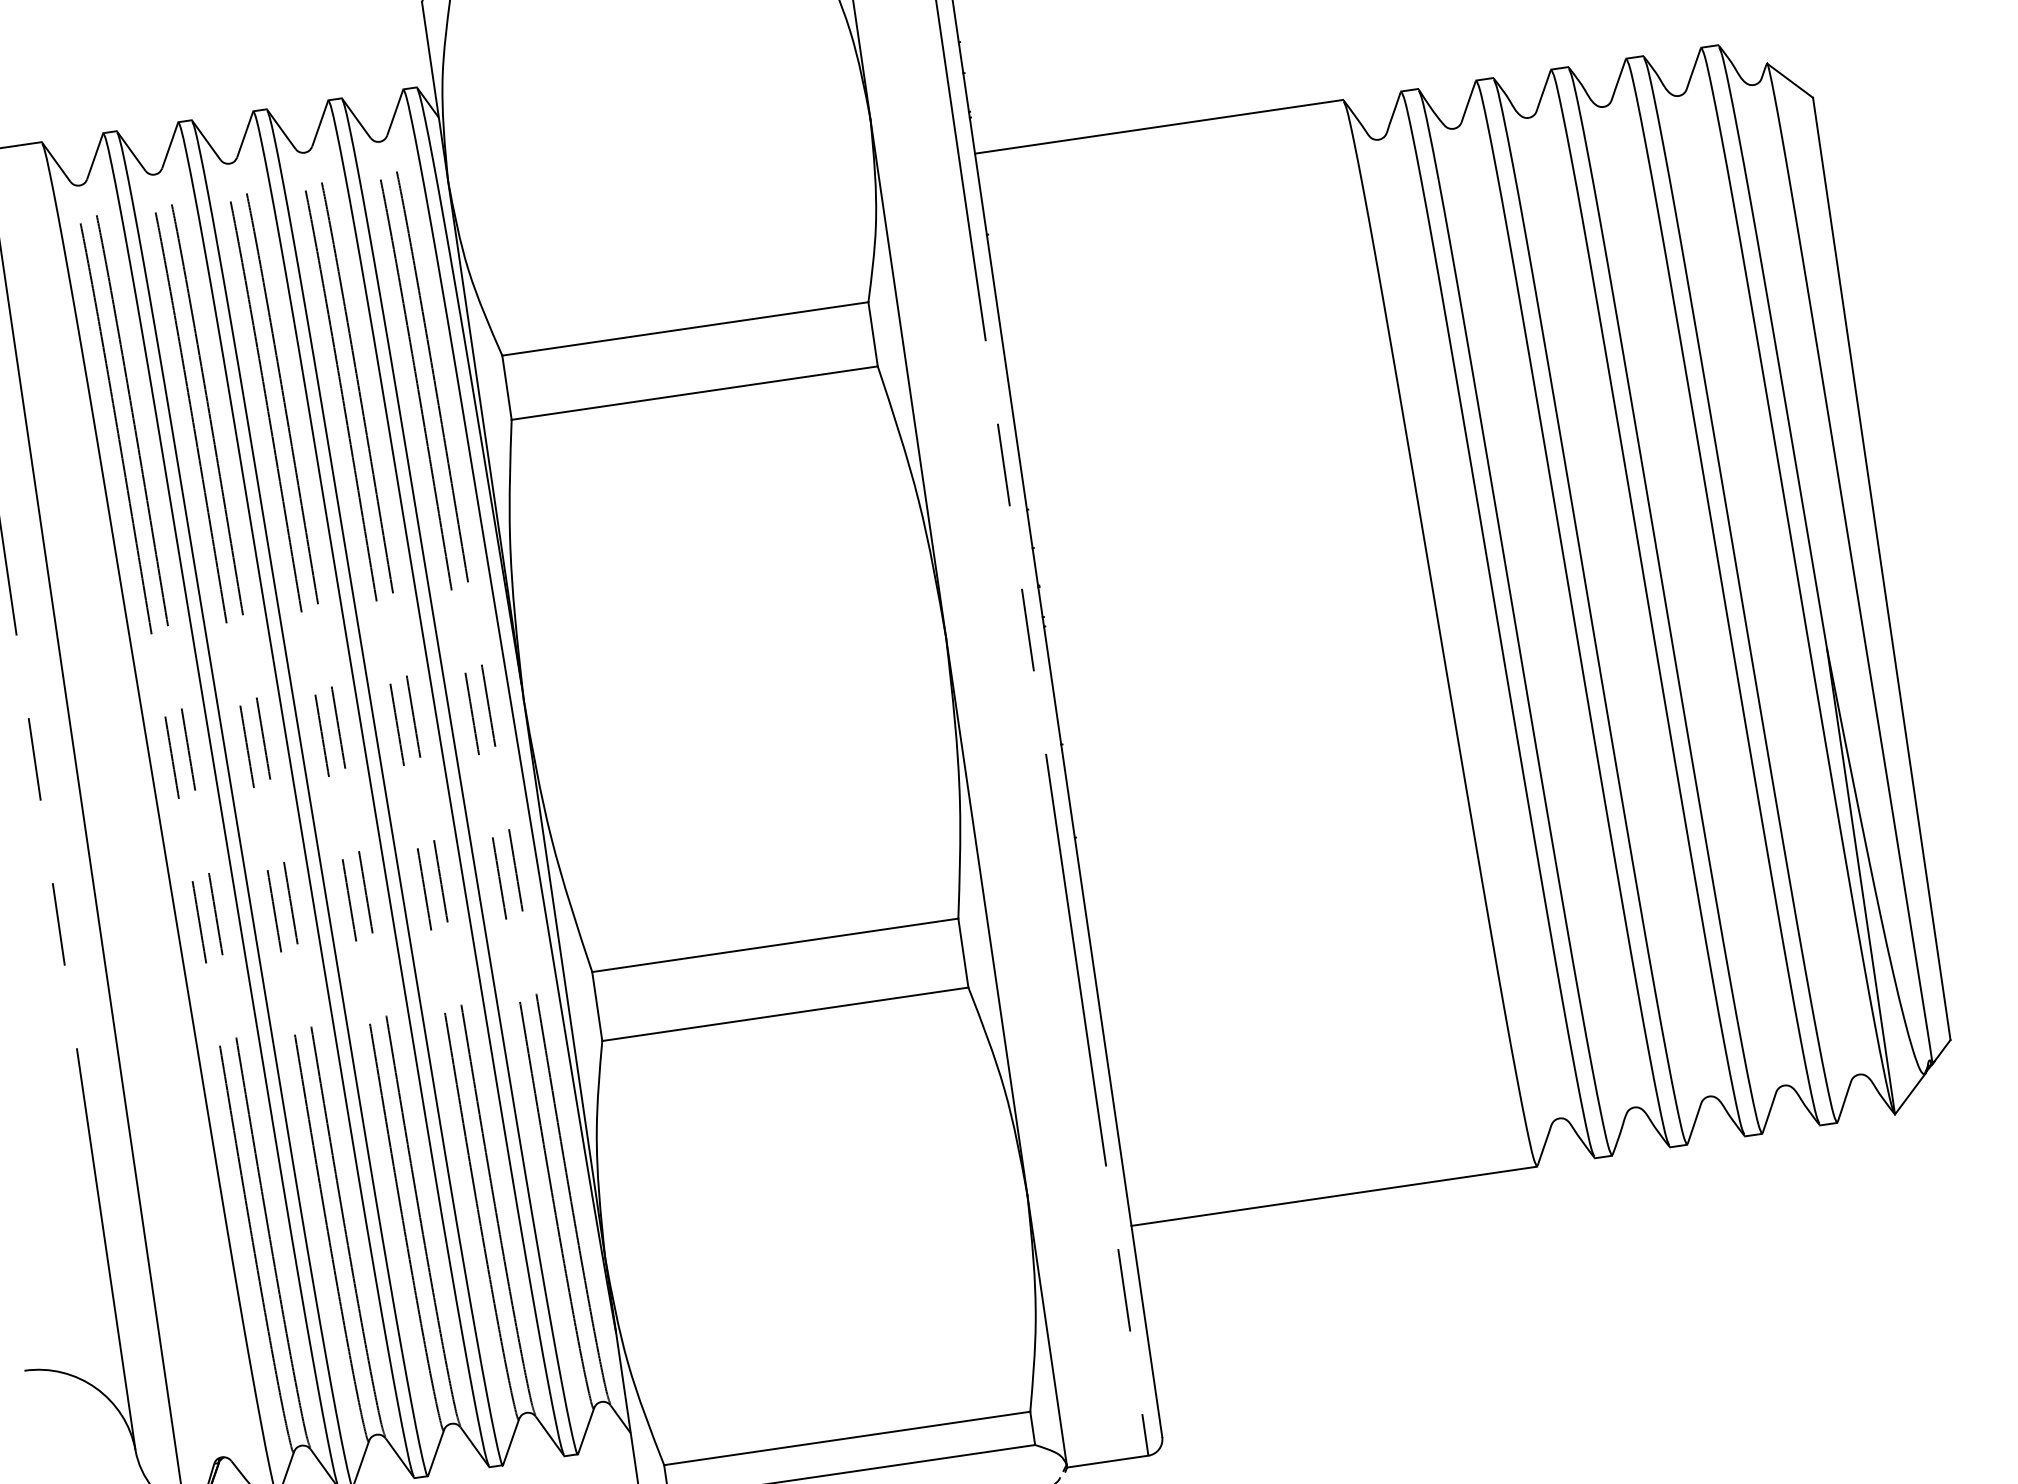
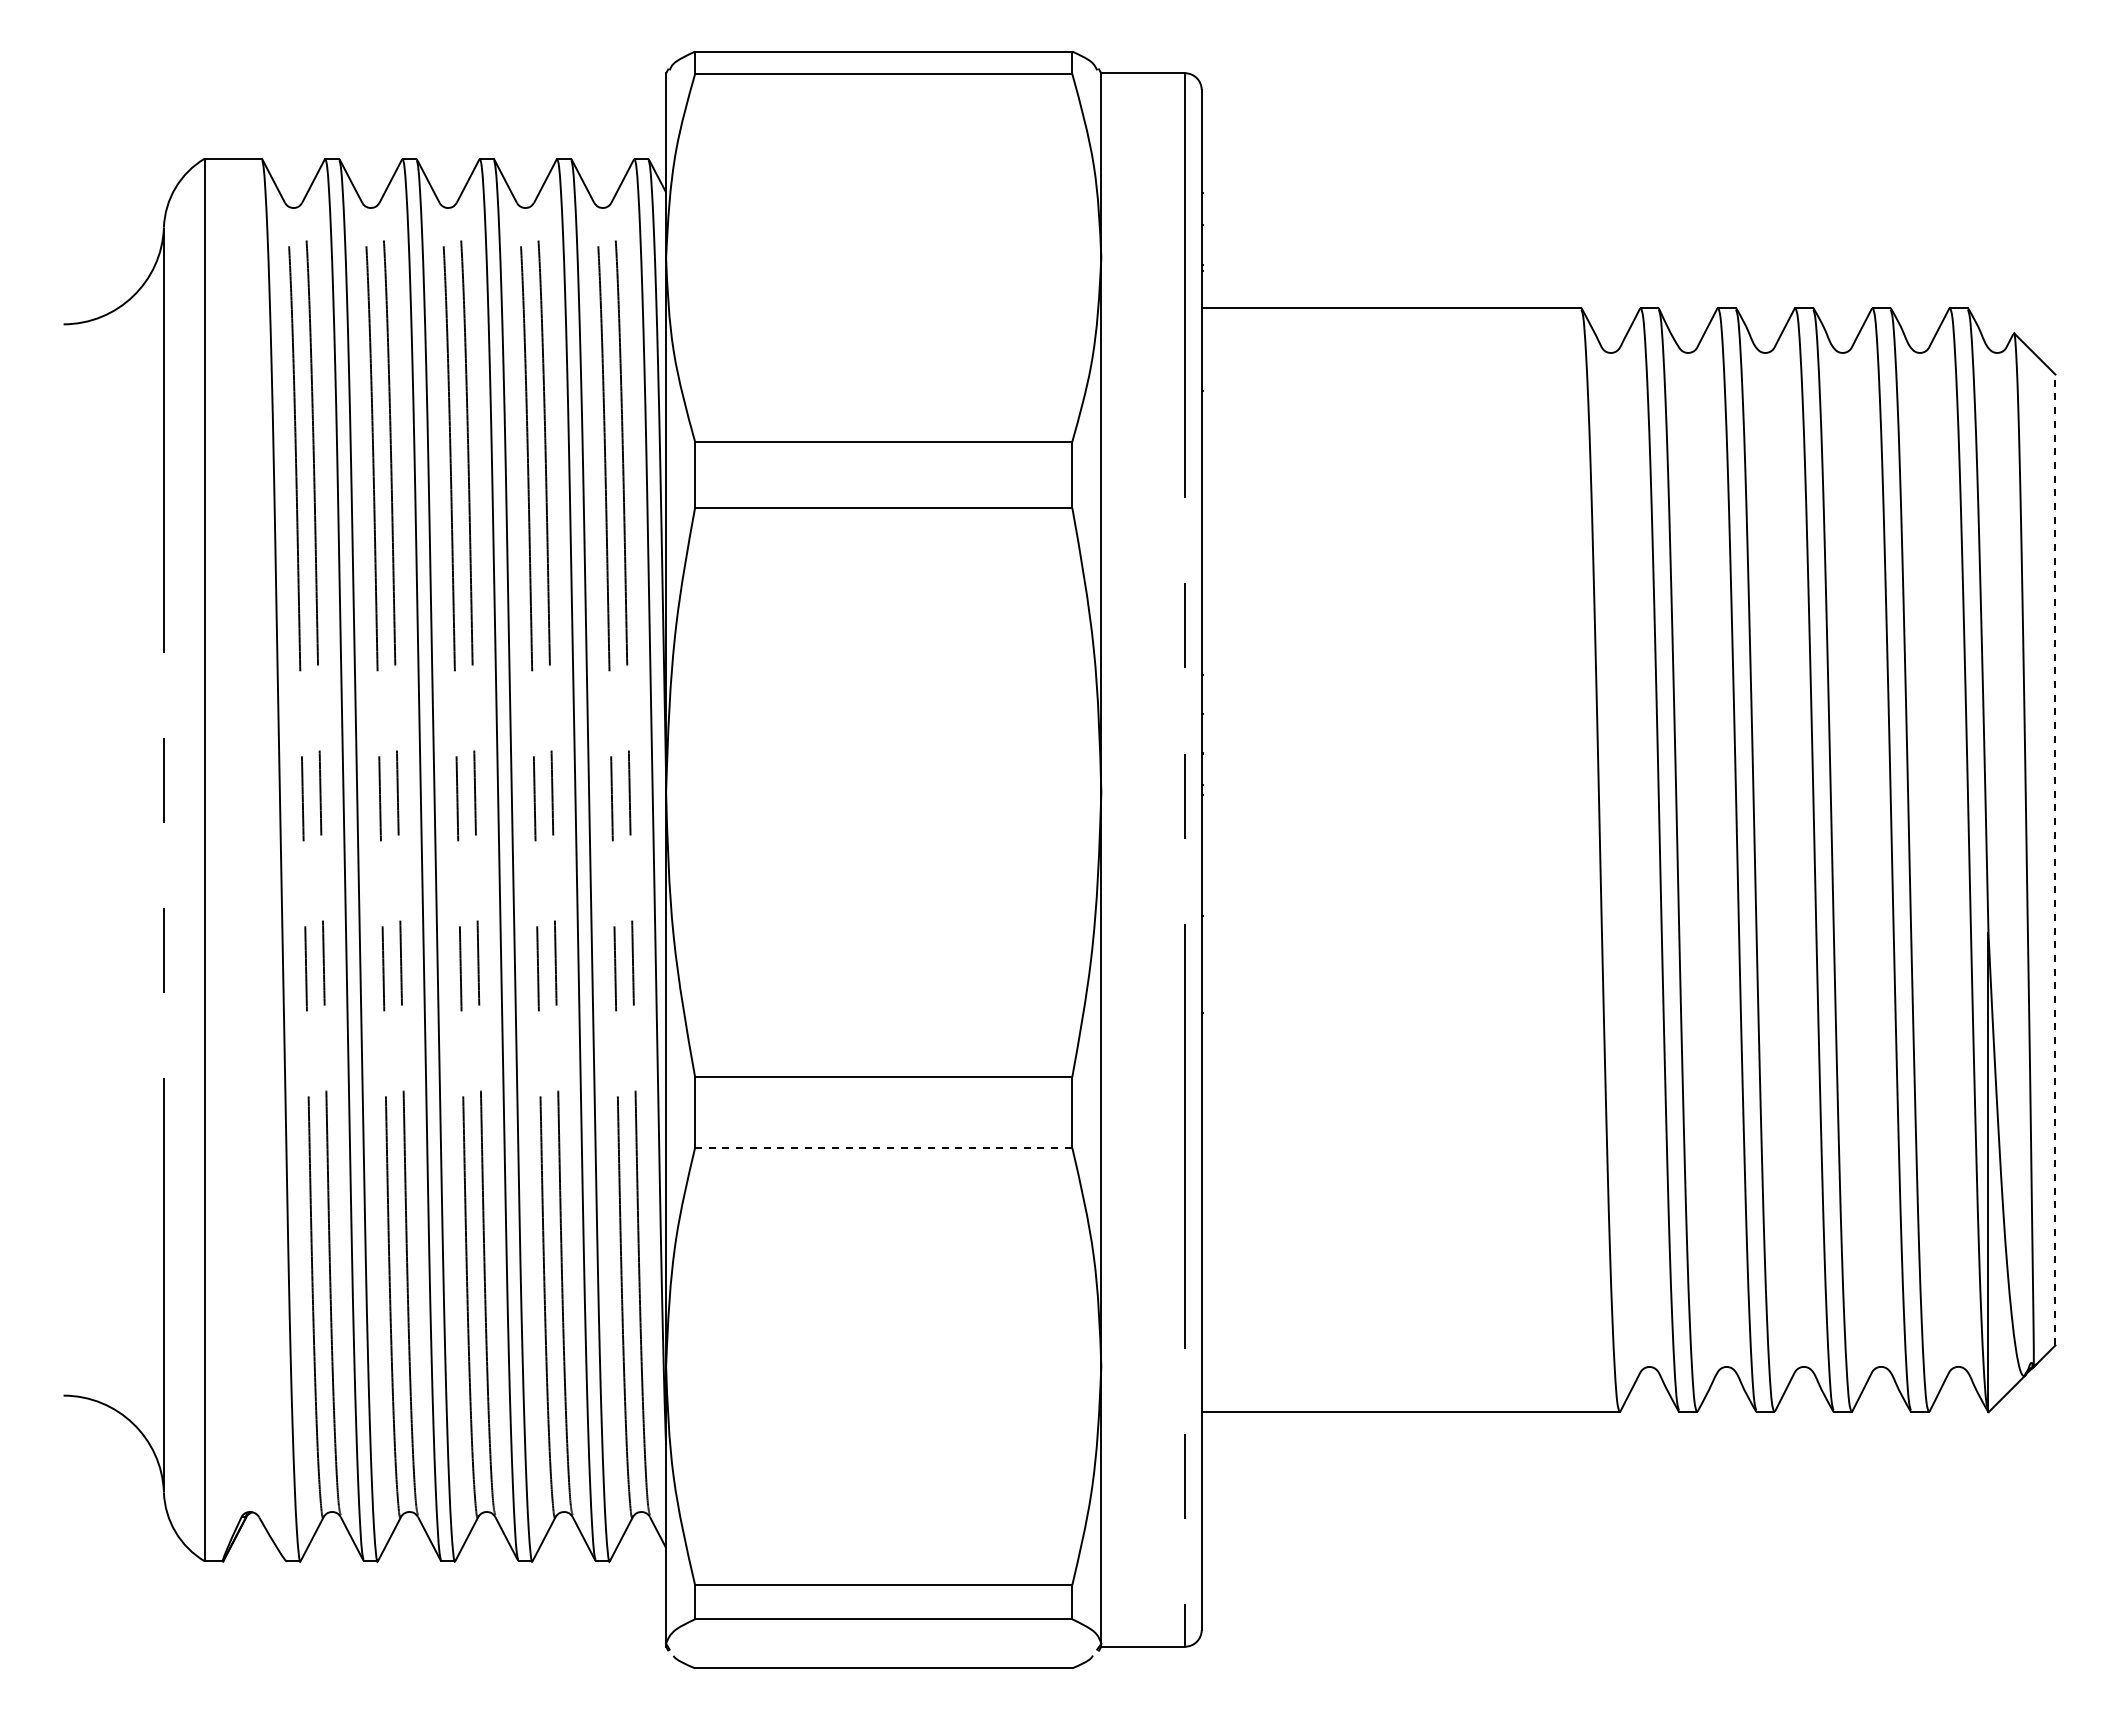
line: (1881, 568) -> (2055, 859), solid -> dashed
line: (785, 1013) -> (883, 1147), solid -> dashed

